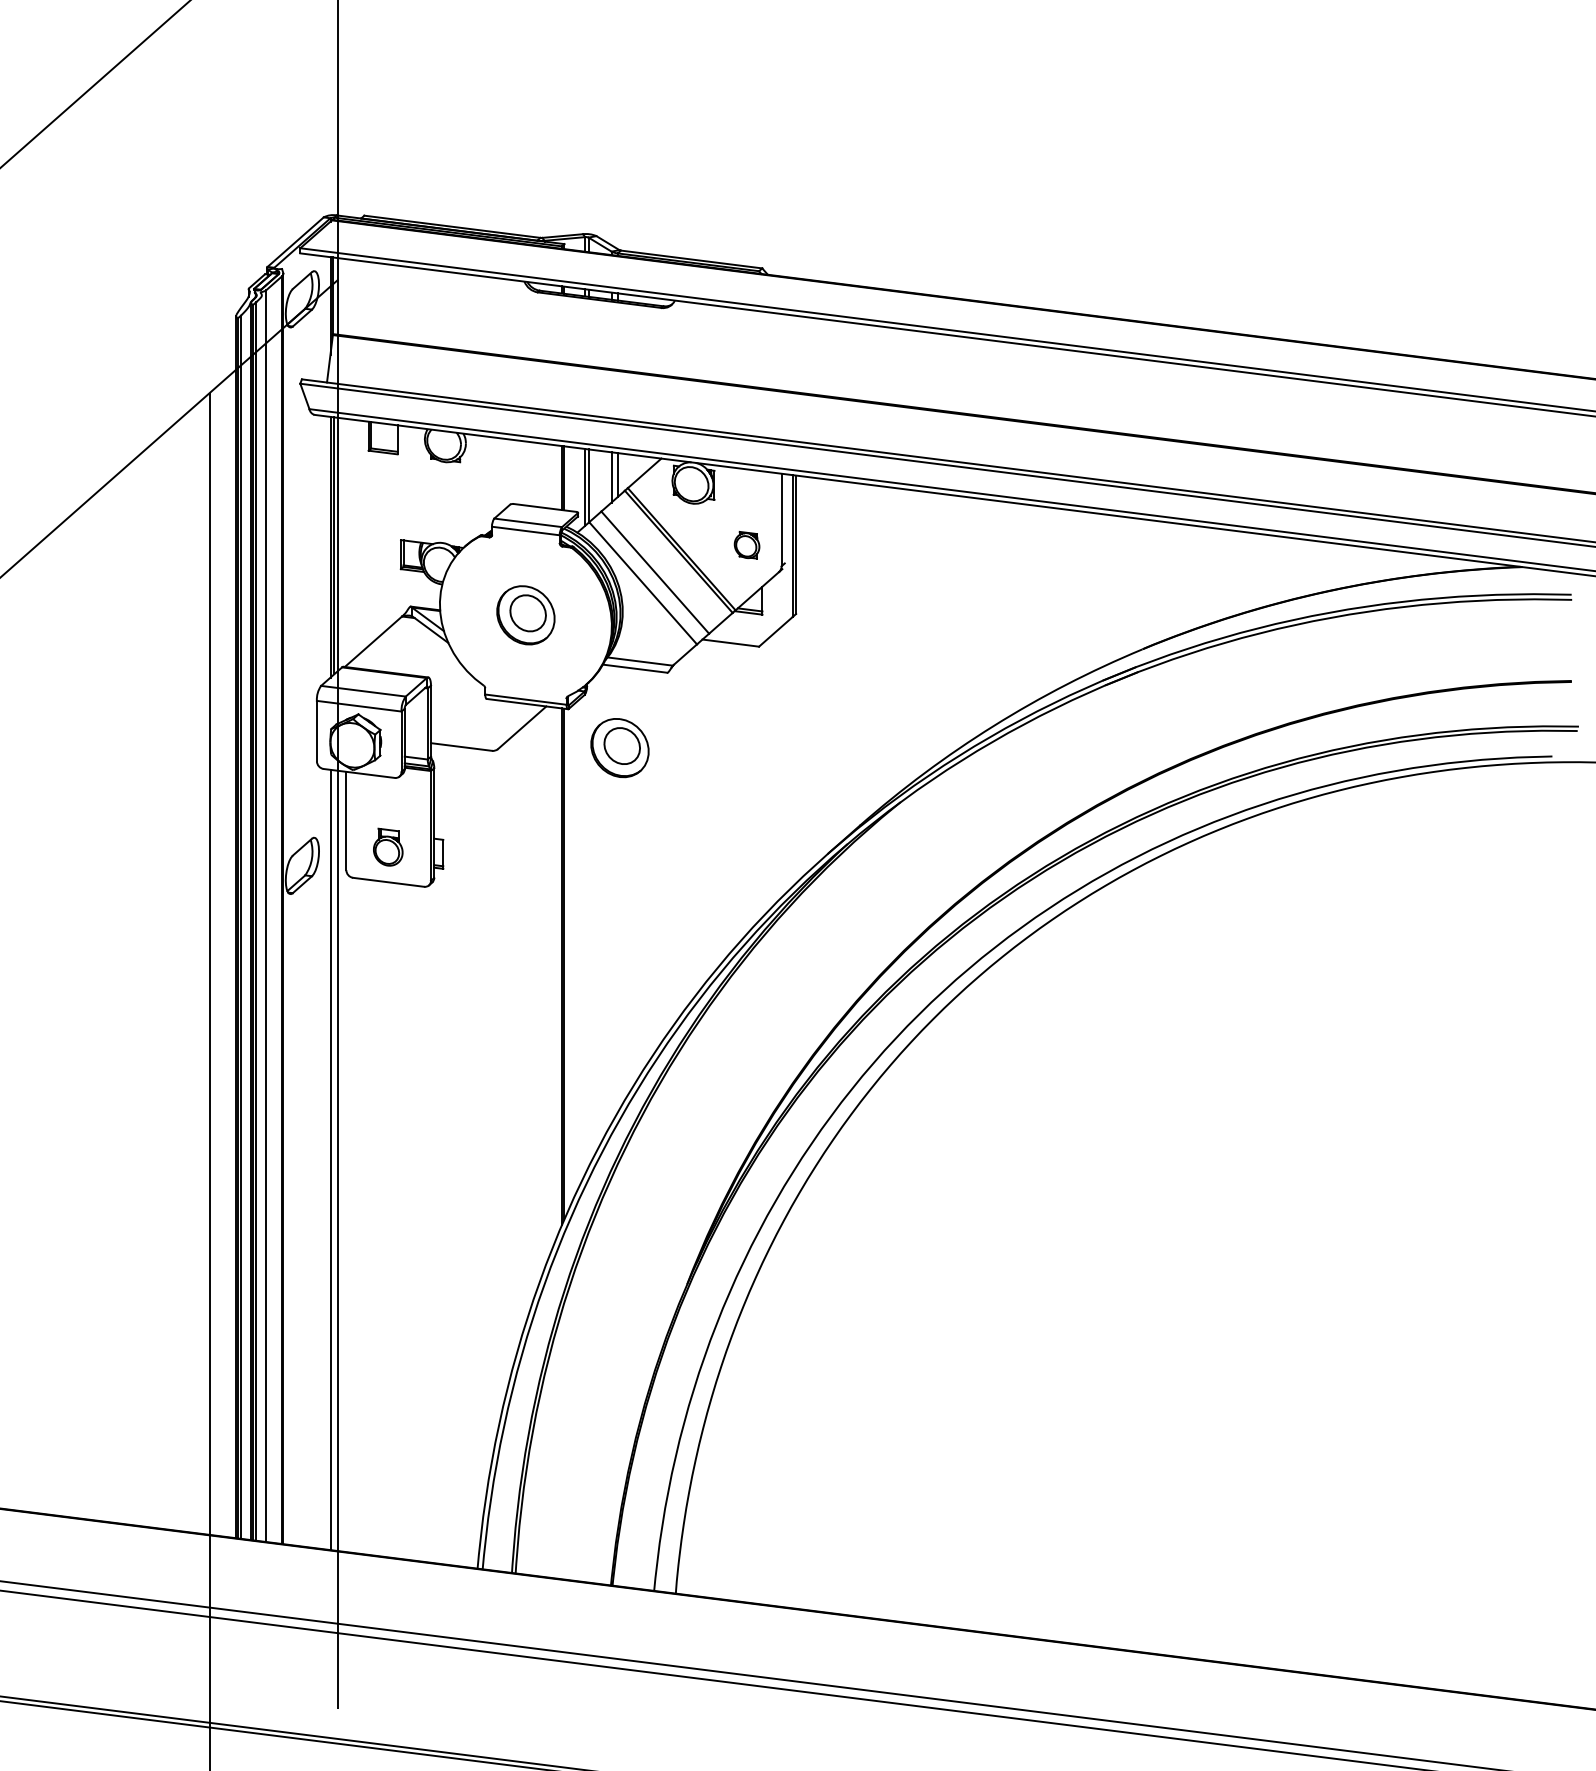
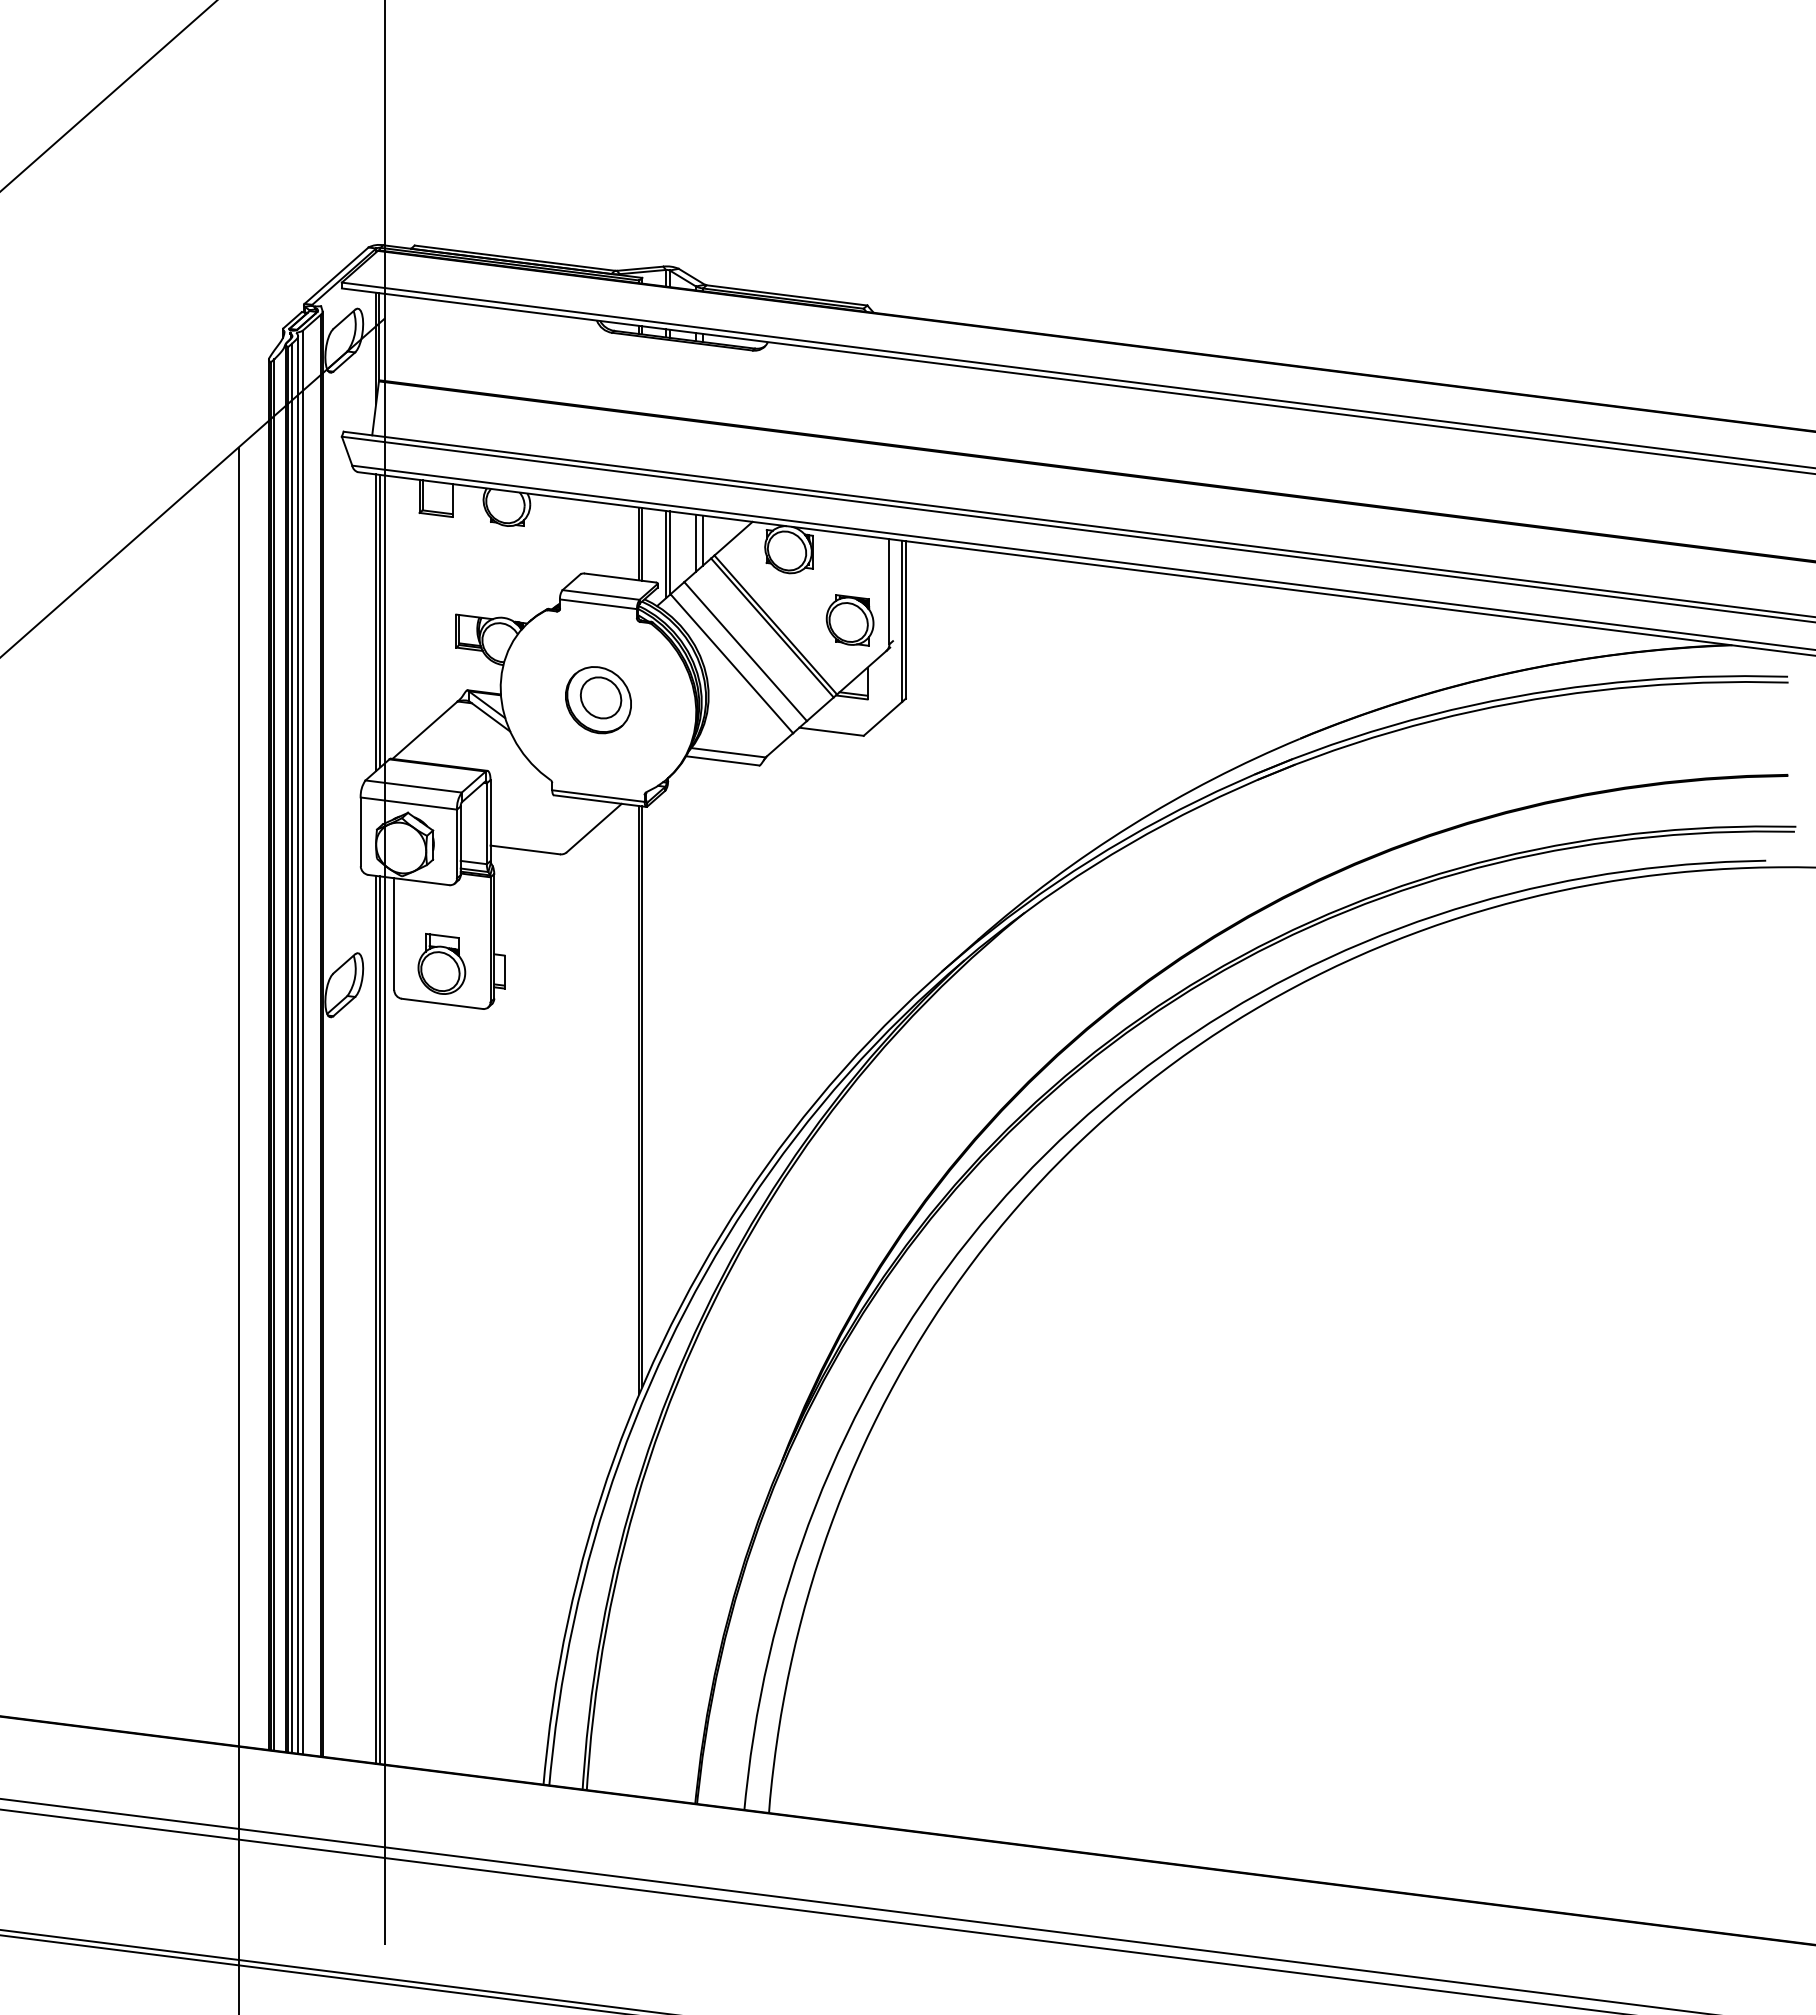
part: (746, 545) -> (849, 620), size x1.67
part: (619, 748) -> (705, 851), removed
part: (387, 846) -> (441, 963), size x1.43
line: (262, 918) -> (298, 1044), added
line: (334, 1160) -> (380, 1320), added

